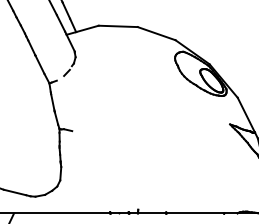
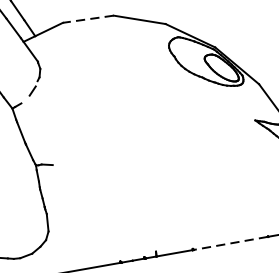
line: (118, 26) -> (88, 19), solid -> dashed
line: (195, 213) -> (230, 243), solid -> dashed

